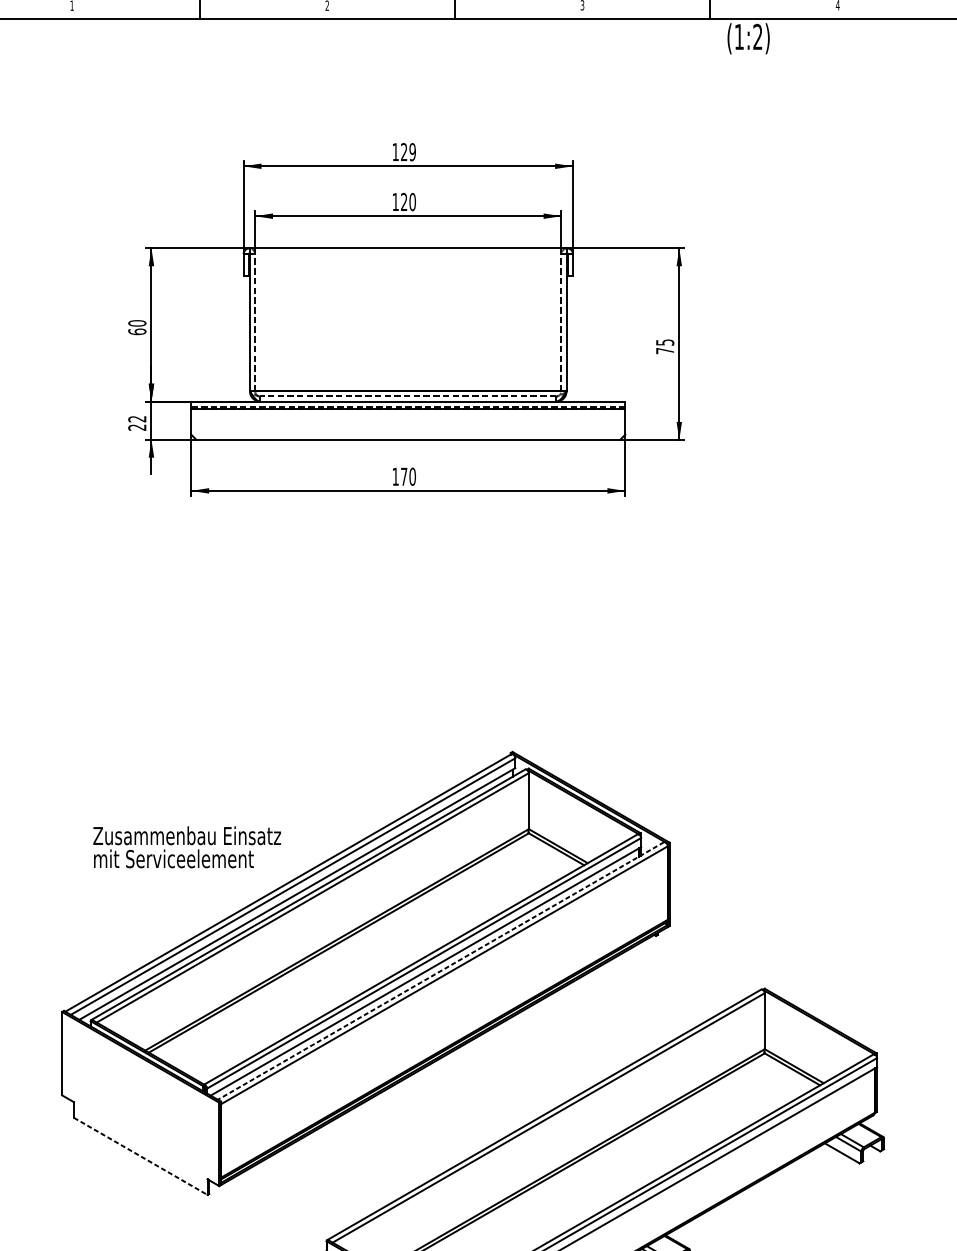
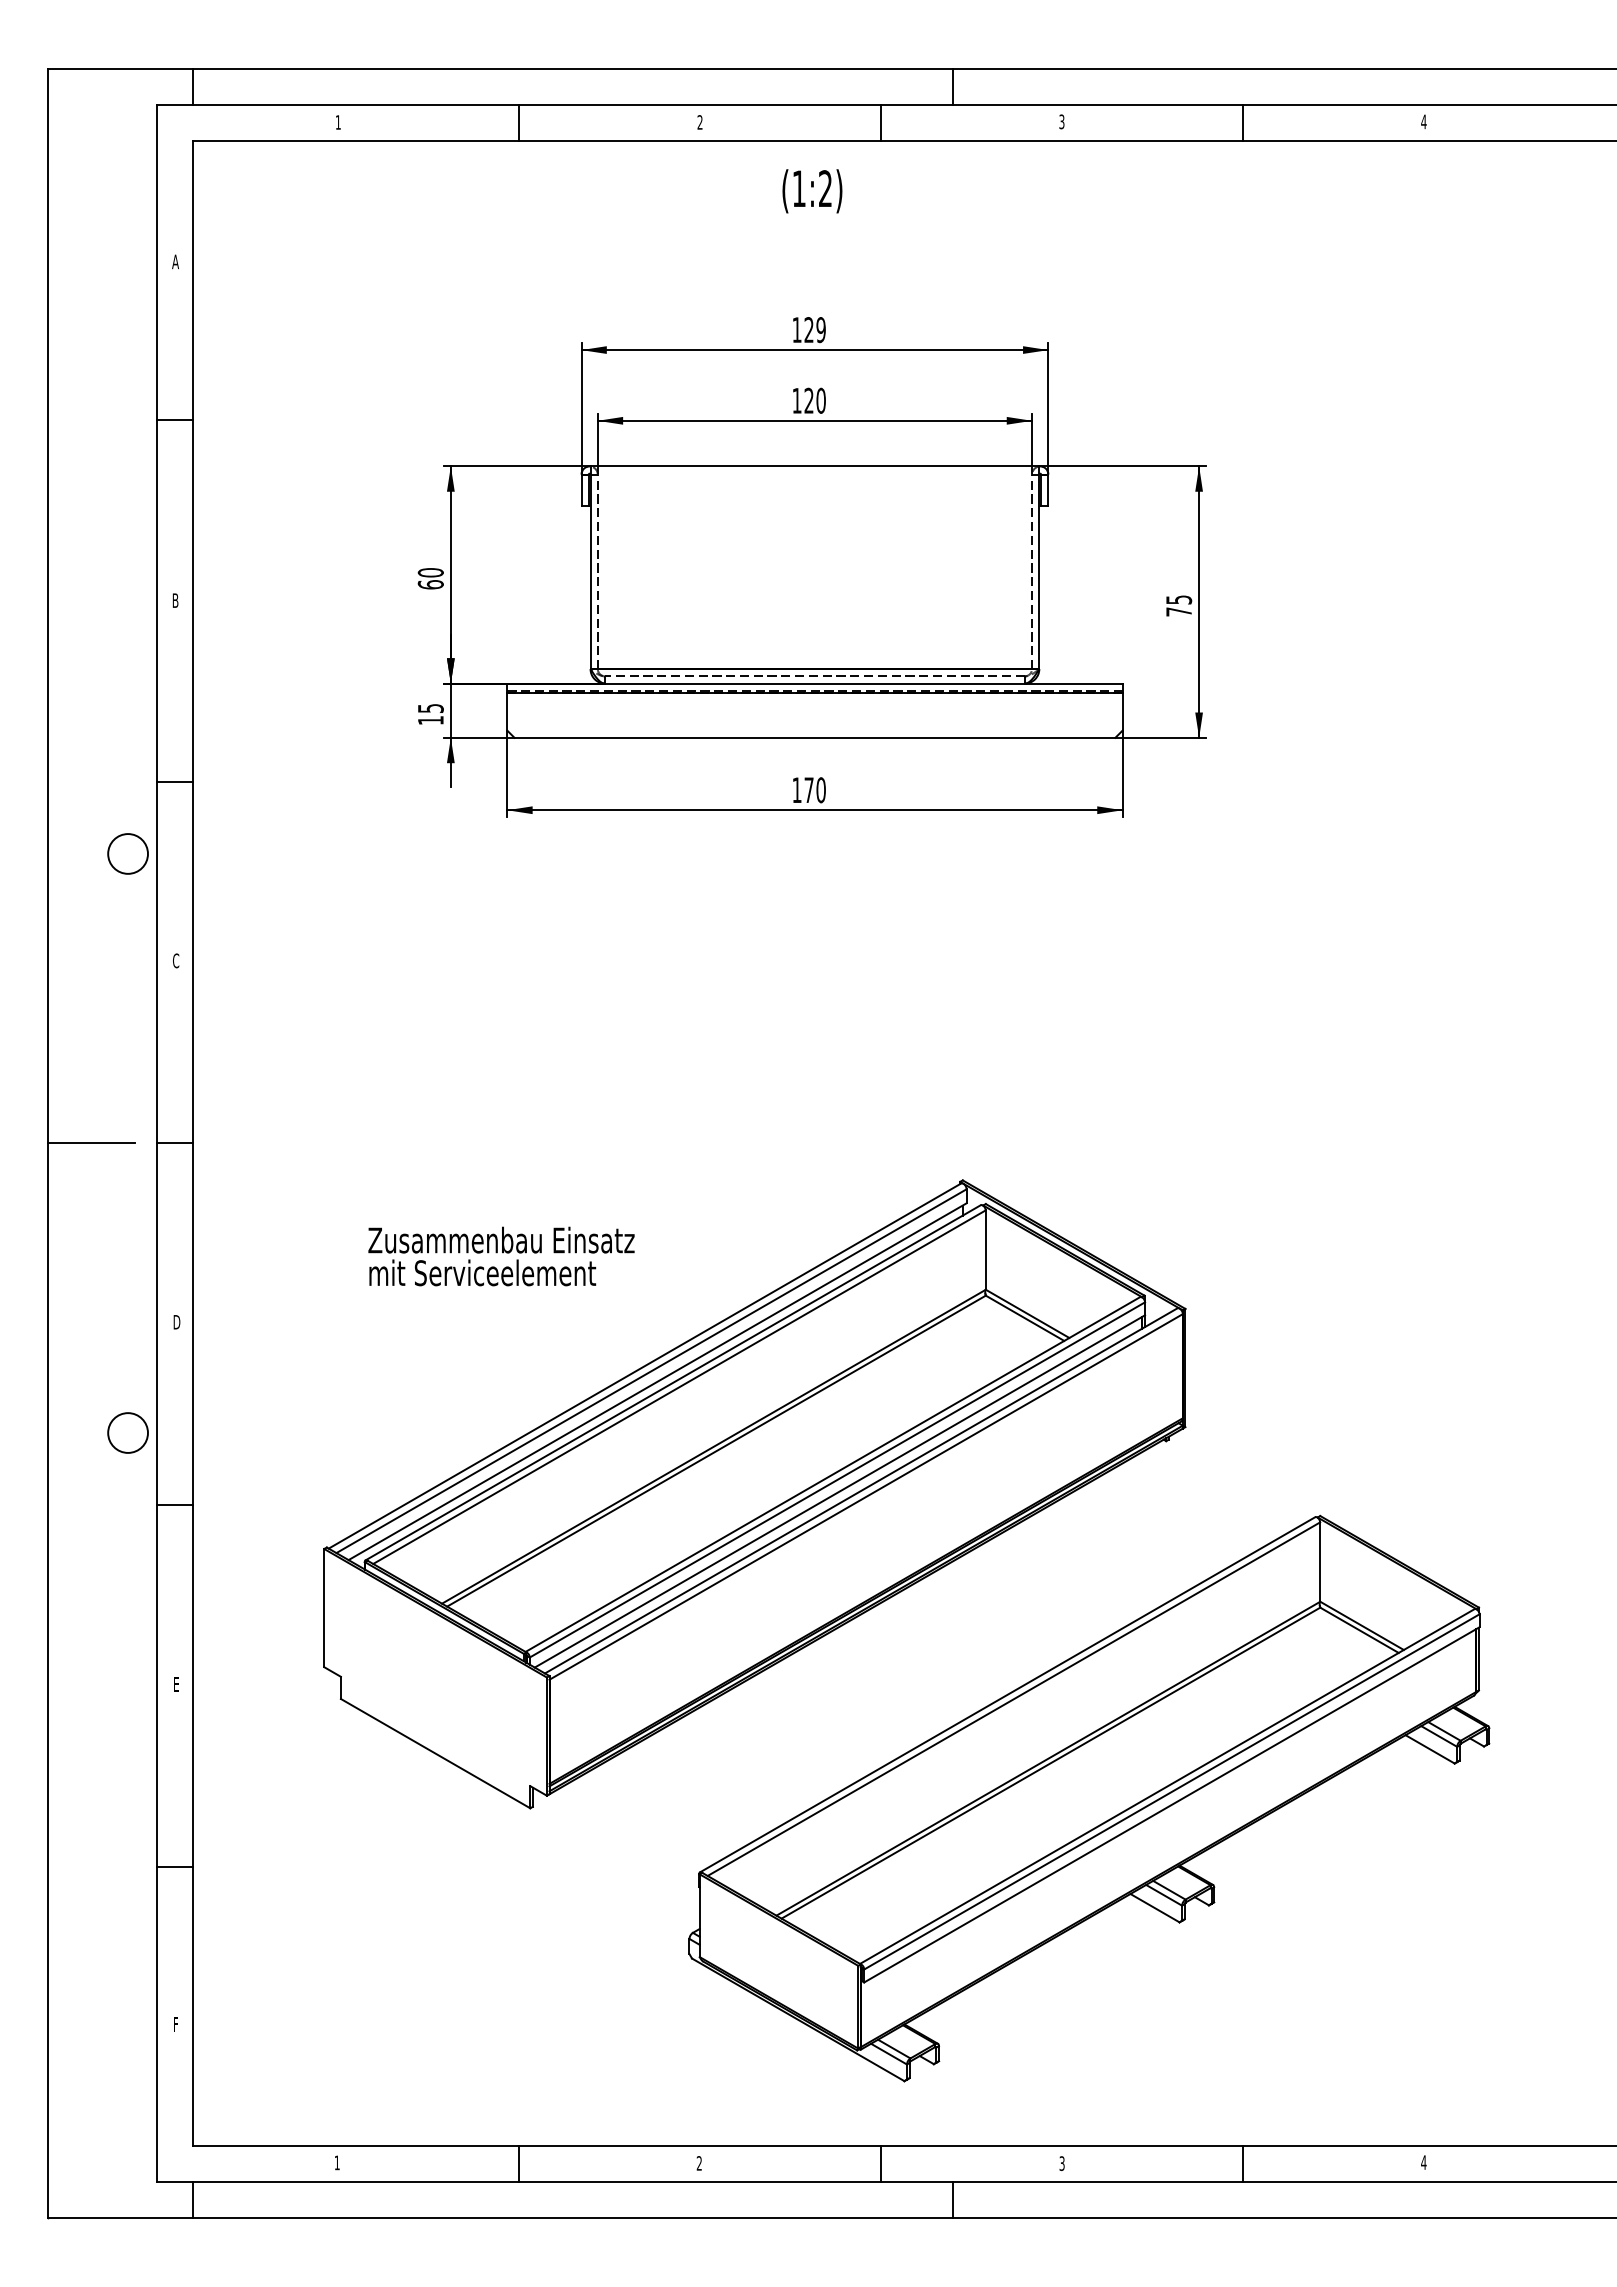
text: (748, 38) -> (812, 191), moved
text: (137, 423) -> (430, 714), 22 -> 15
text: (187, 847) -> (501, 1256), moved
line: (440, 971) -> (860, 1491), dashed -> solid
line: (141, 1156) -> (436, 1753), dashed -> solid

